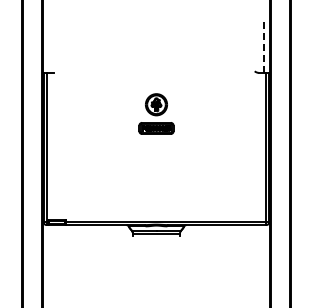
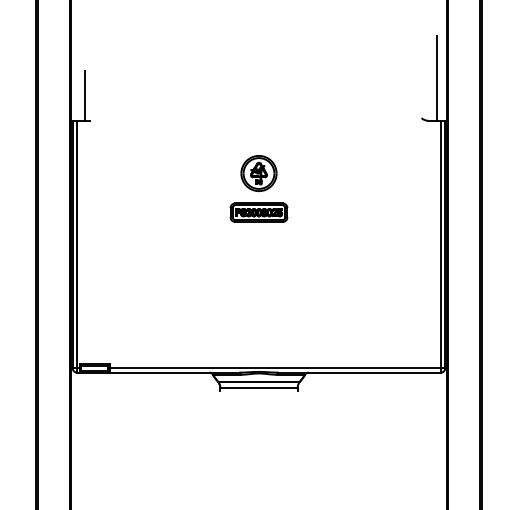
line: (264, 47) -> (437, 78), dashed -> solid
line: (51, 57) -> (85, 95), added

